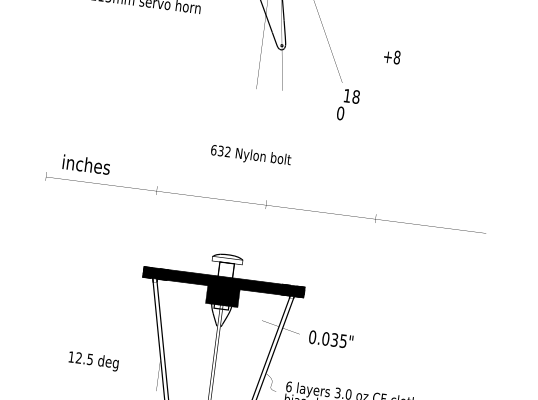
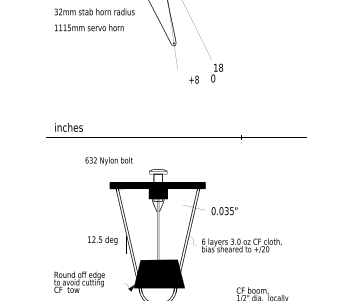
text: (391, 56) -> (193, 79), moved
text: (249, 156) -> (108, 161), moved
text: (93, 361) -> (102, 240), moved

